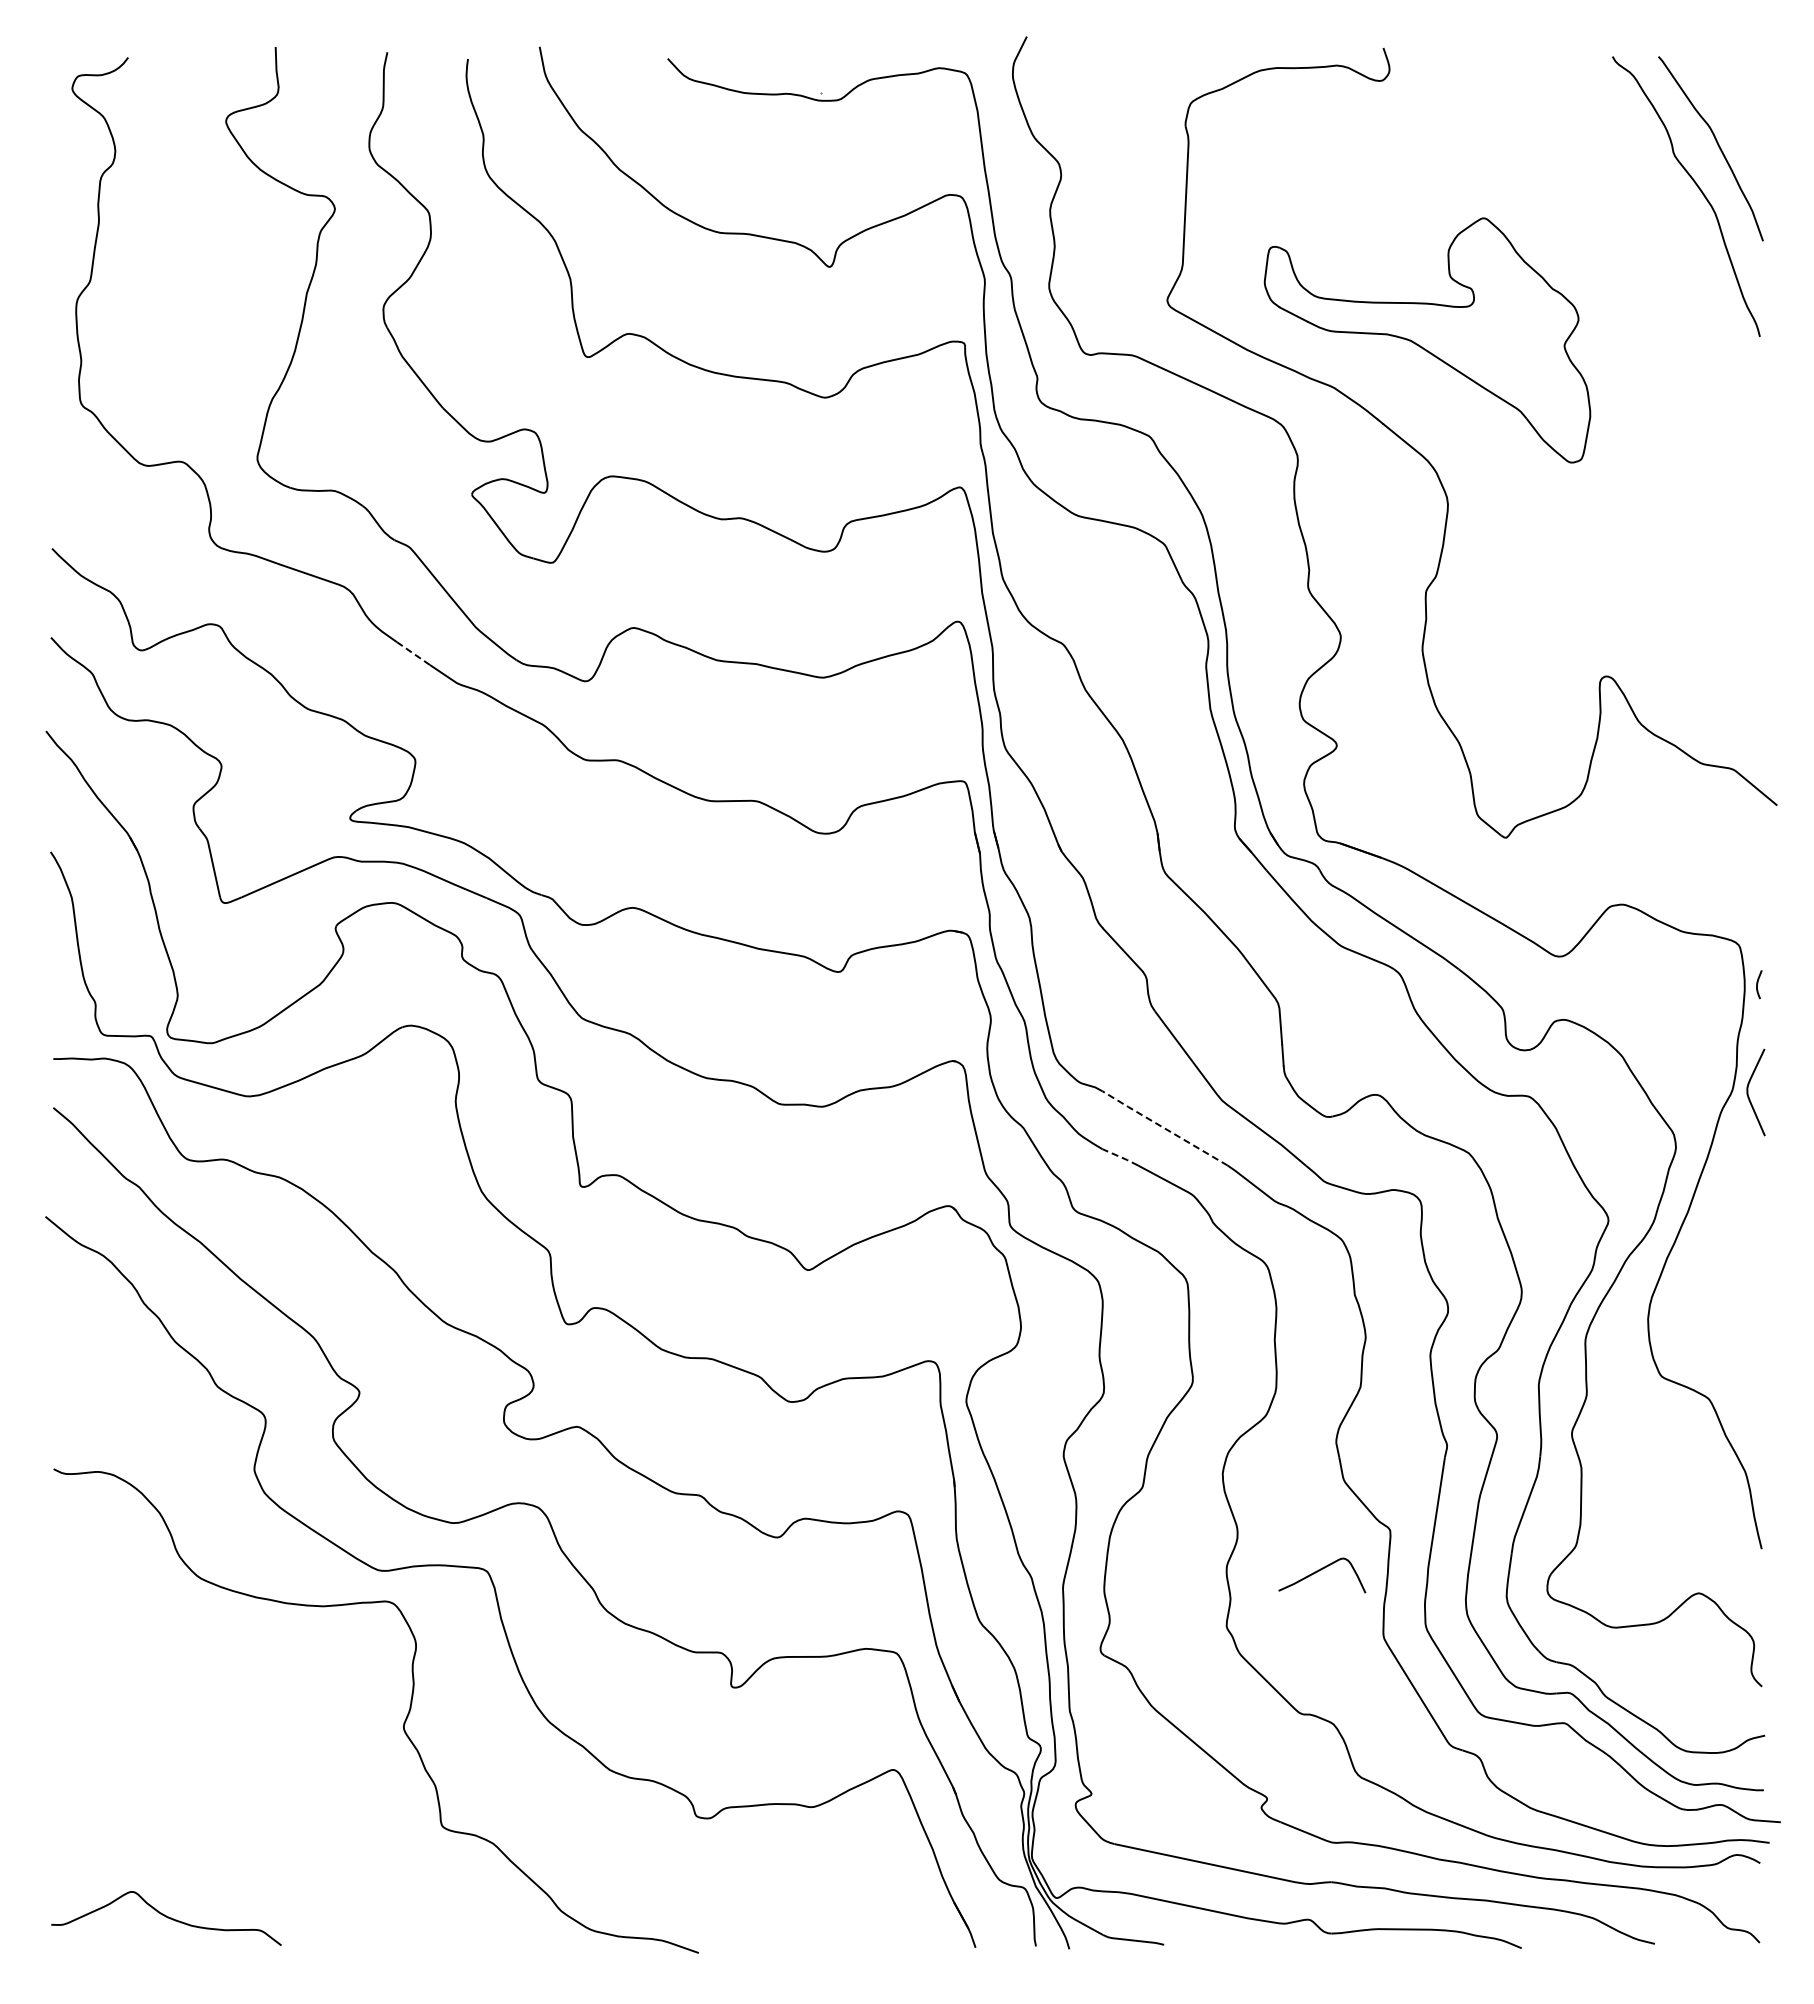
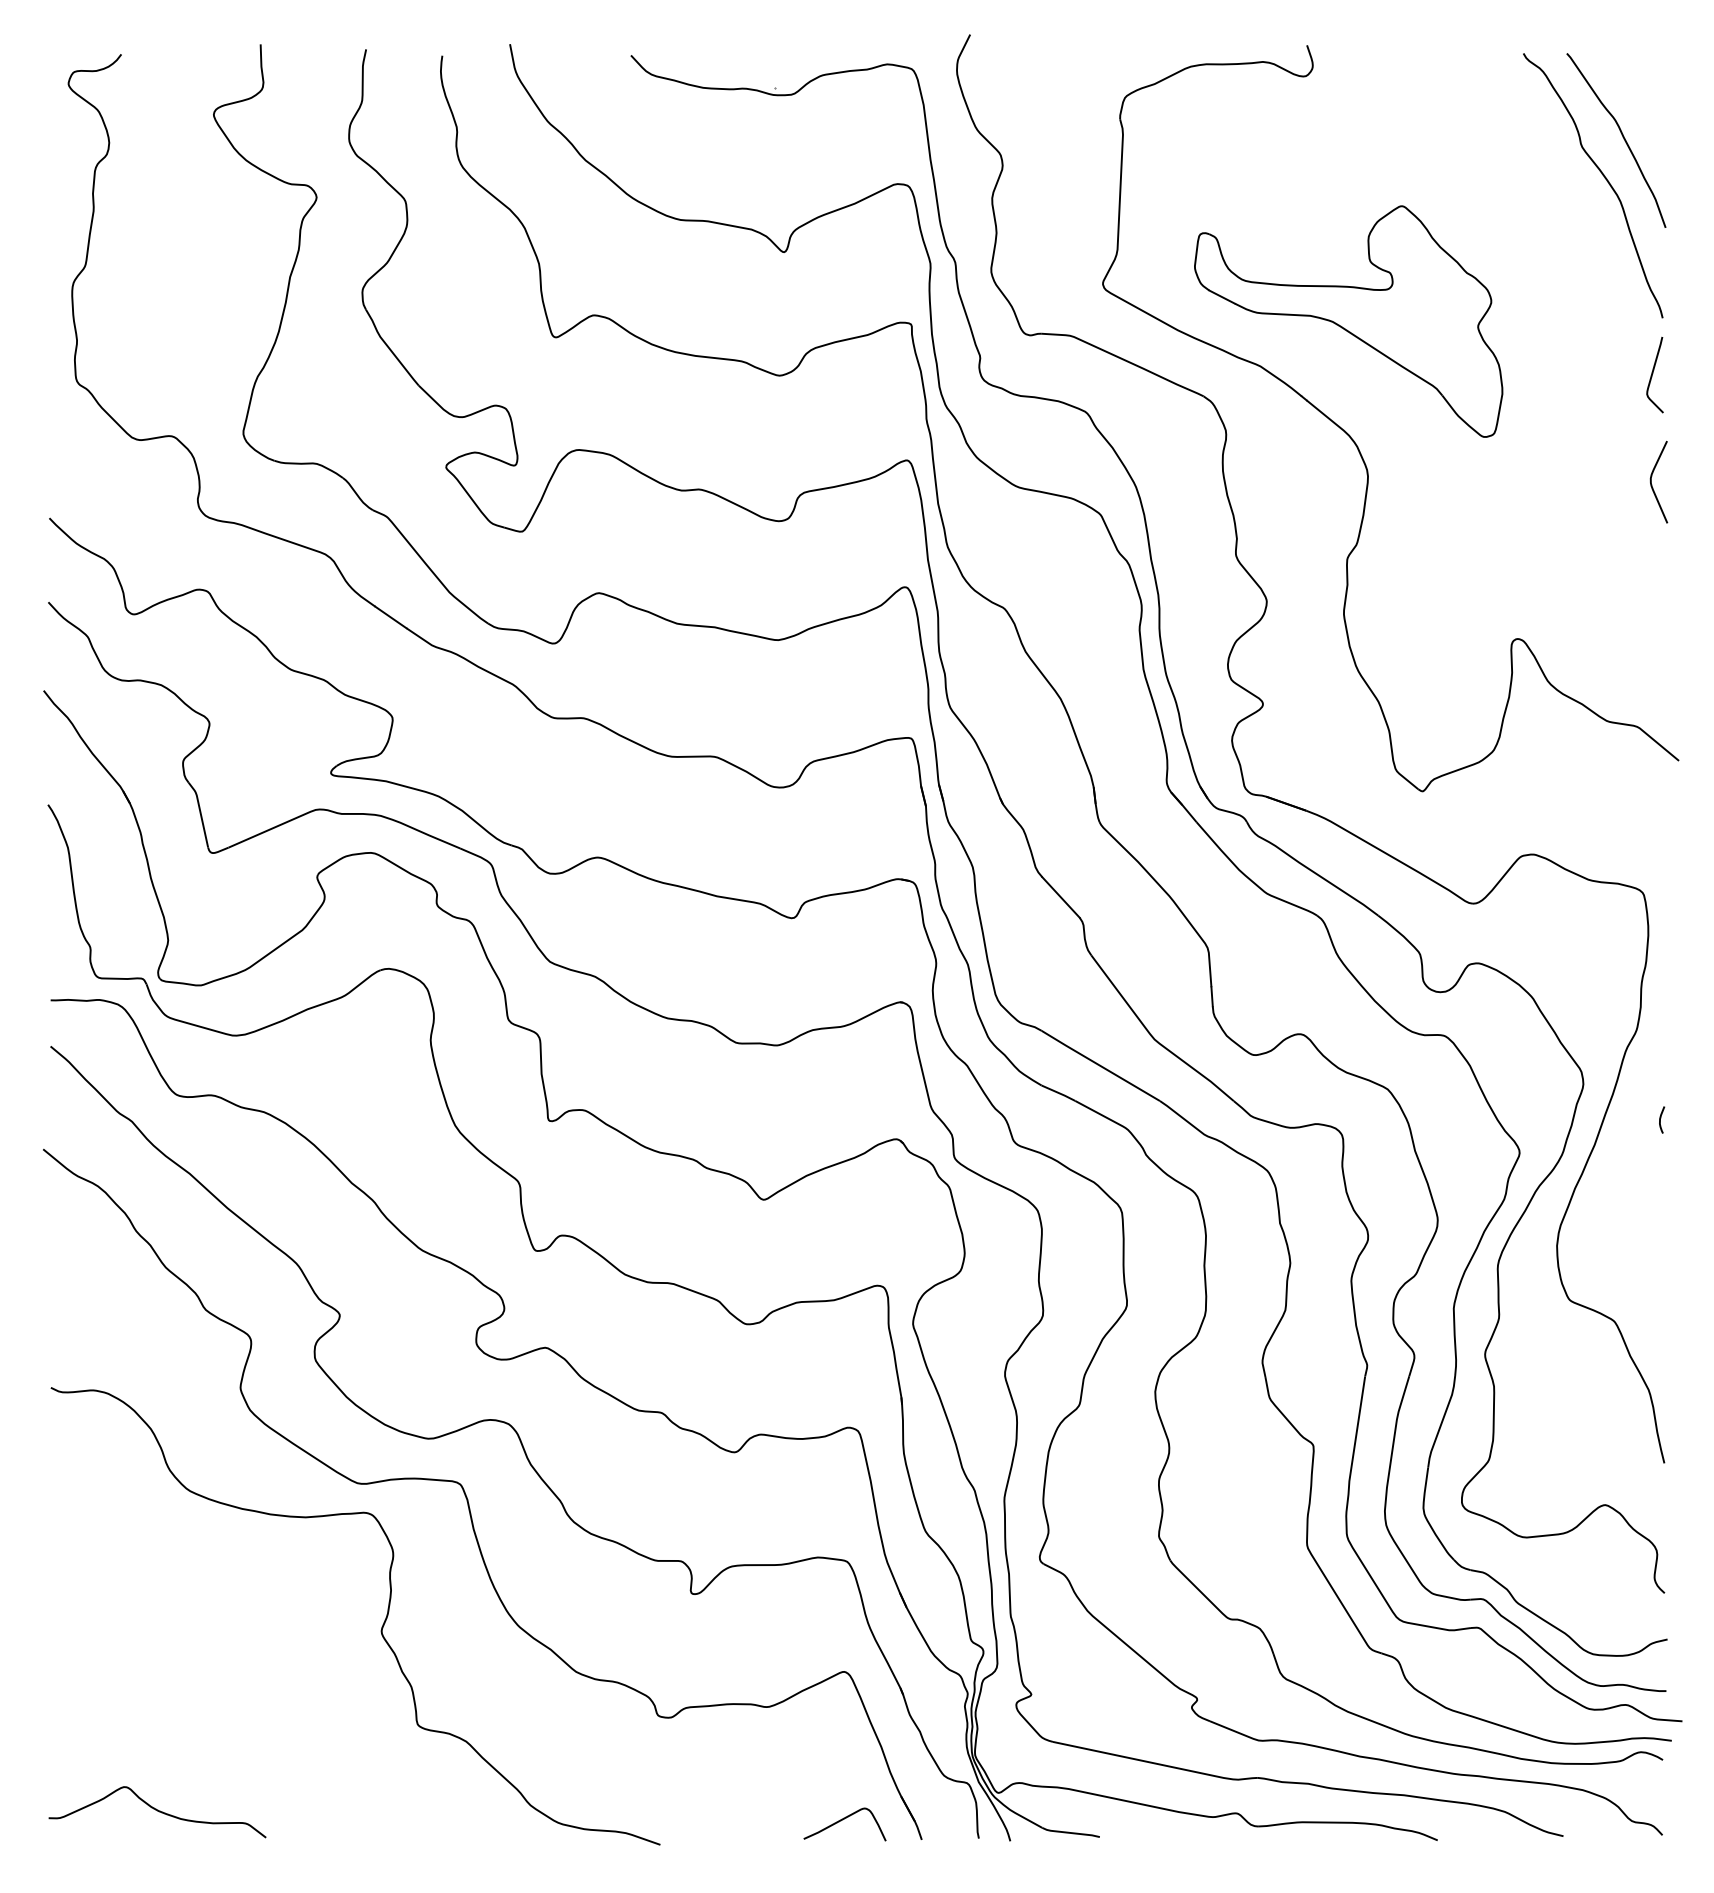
curve: (1749, 396) -> (1652, 374), added
line: (413, 653) -> (390, 617), dashed -> solid
curve: (1758, 983) -> (1661, 1118), moved
curve: (1748, 1092) -> (1651, 482), moved
line: (1164, 1128) -> (1100, 1065), dashed -> solid
line: (1120, 1157) -> (1058, 1093), dashed -> solid
curve: (1319, 1571) -> (842, 1820), moved

